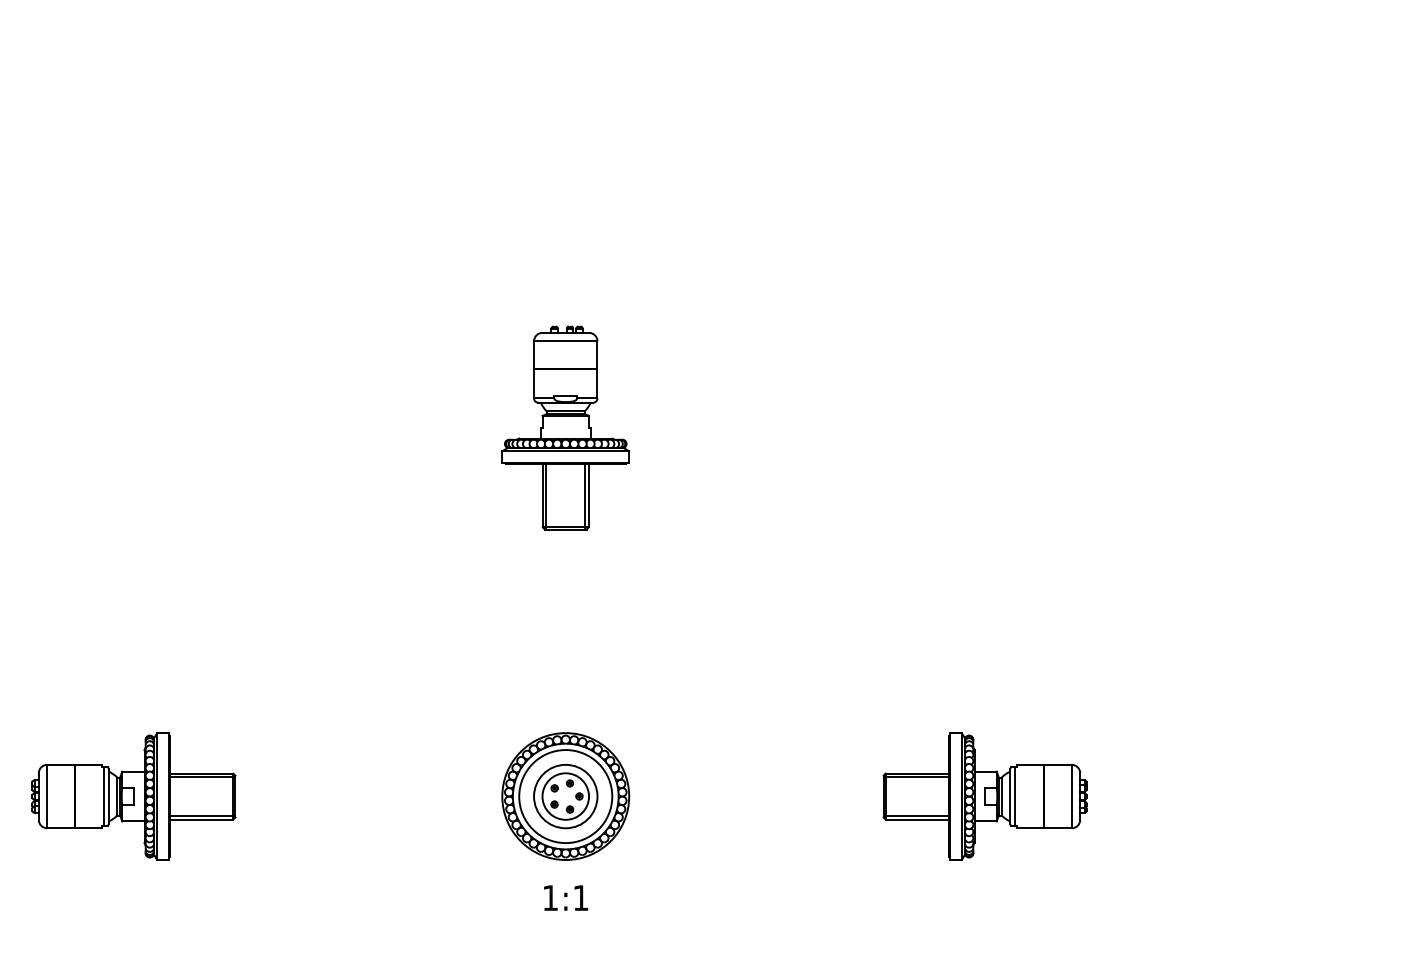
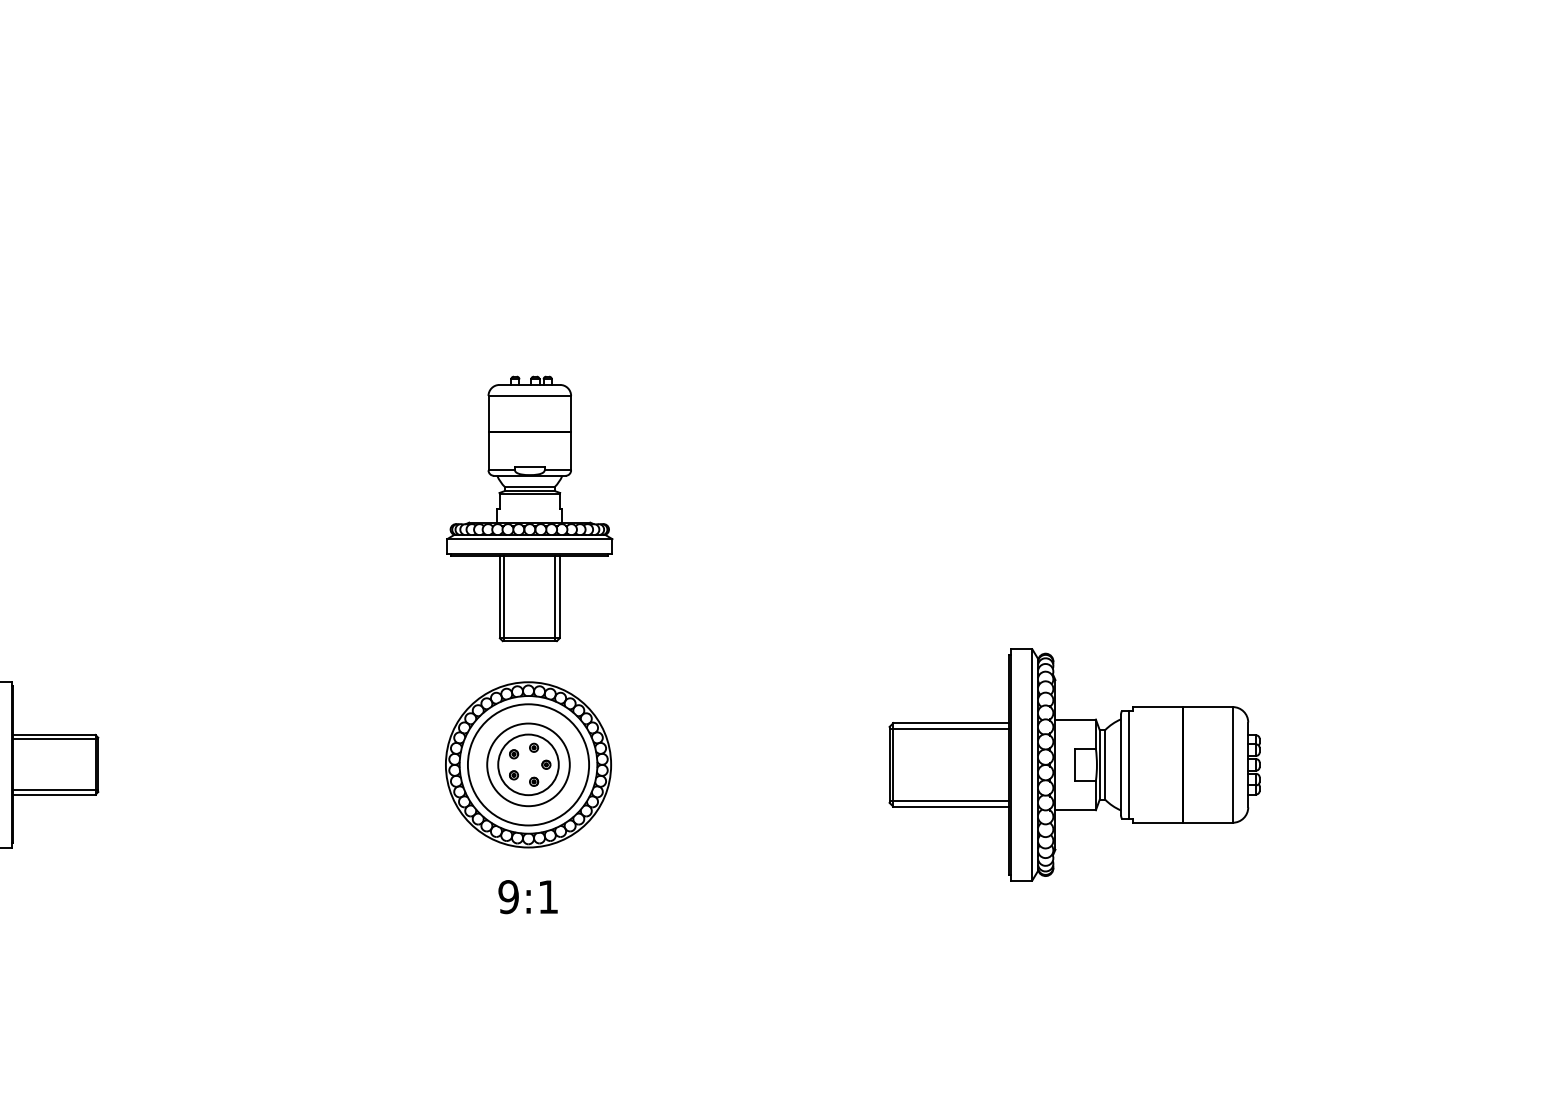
part: (565, 427) -> (529, 508), moved
part: (984, 796) -> (1073, 764), size x1.4
text: (550, 898) -> (508, 897), 1:1 -> 9:1

